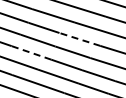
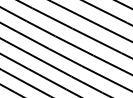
line: (79, 38) -> (74, 45), dashed -> solid
line: (31, 53) -> (24, 51), dashed -> solid

